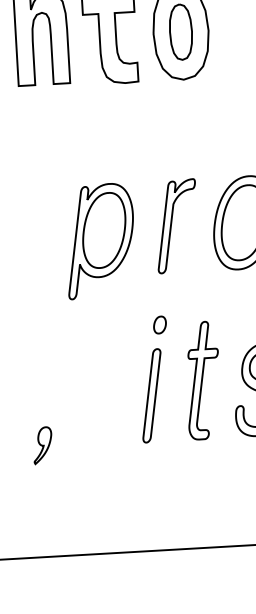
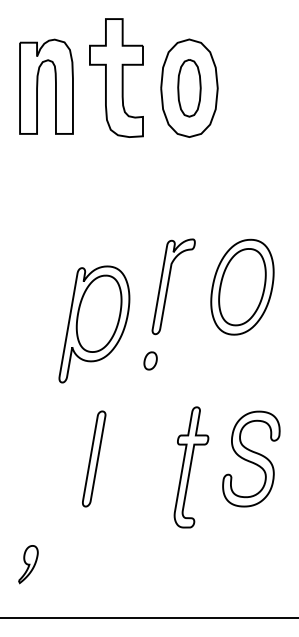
part: (100, 241) -> (94, 324), moved
part: (159, 324) -> (150, 360), moved
part: (203, 380) -> (191, 467), moved
part: (152, 395) -> (94, 458), moved
part: (42, 445) -> (28, 564), moved

